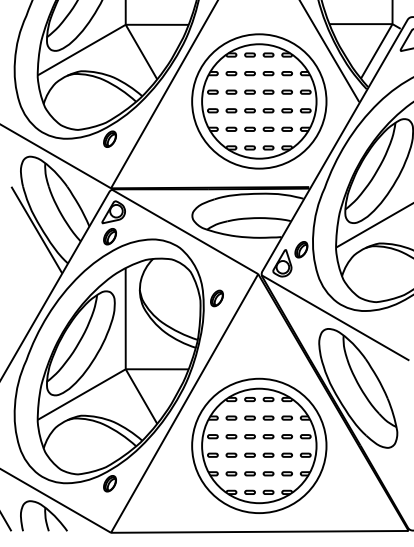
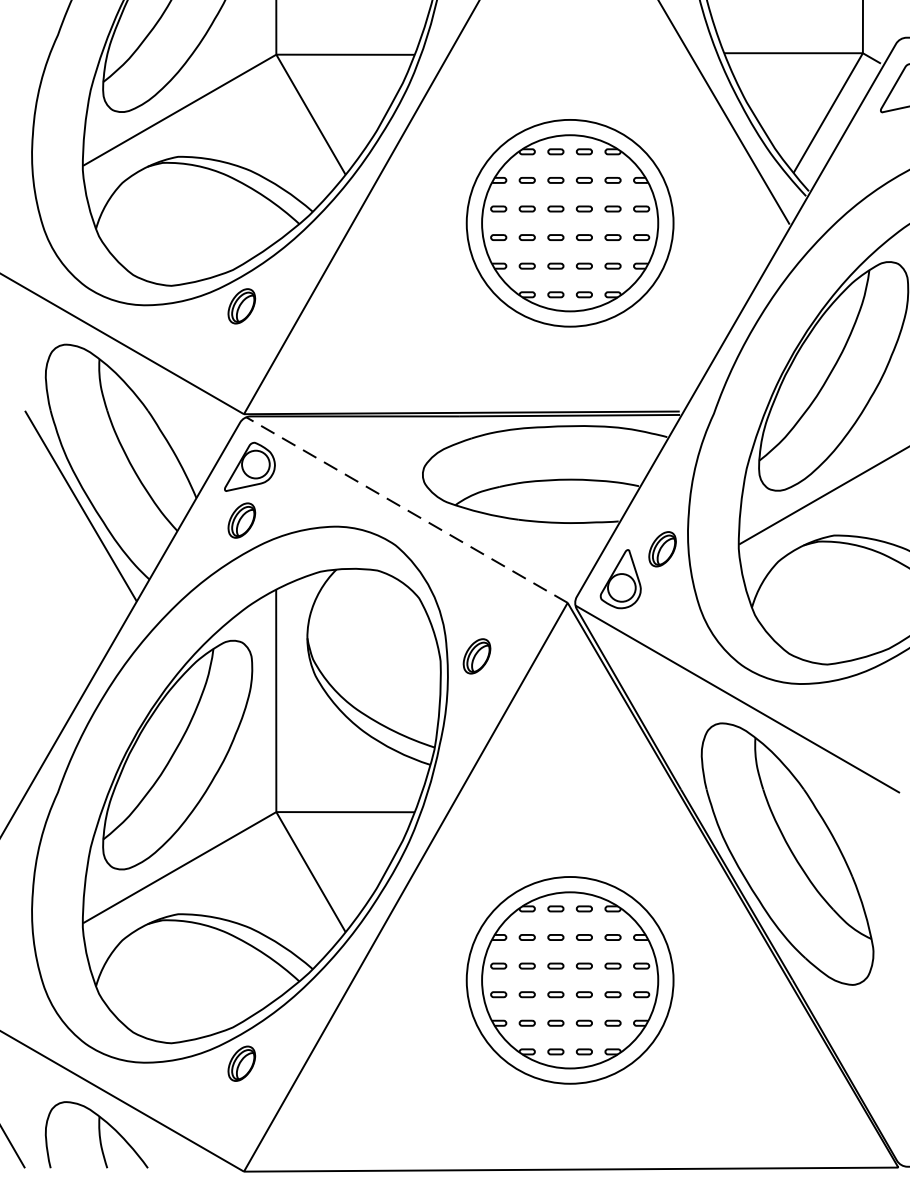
part: (259, 101) -> (570, 223), size x0.7
line: (184, 231) -> (405, 509), solid -> dashed
part: (259, 445) -> (570, 979), size x0.7

